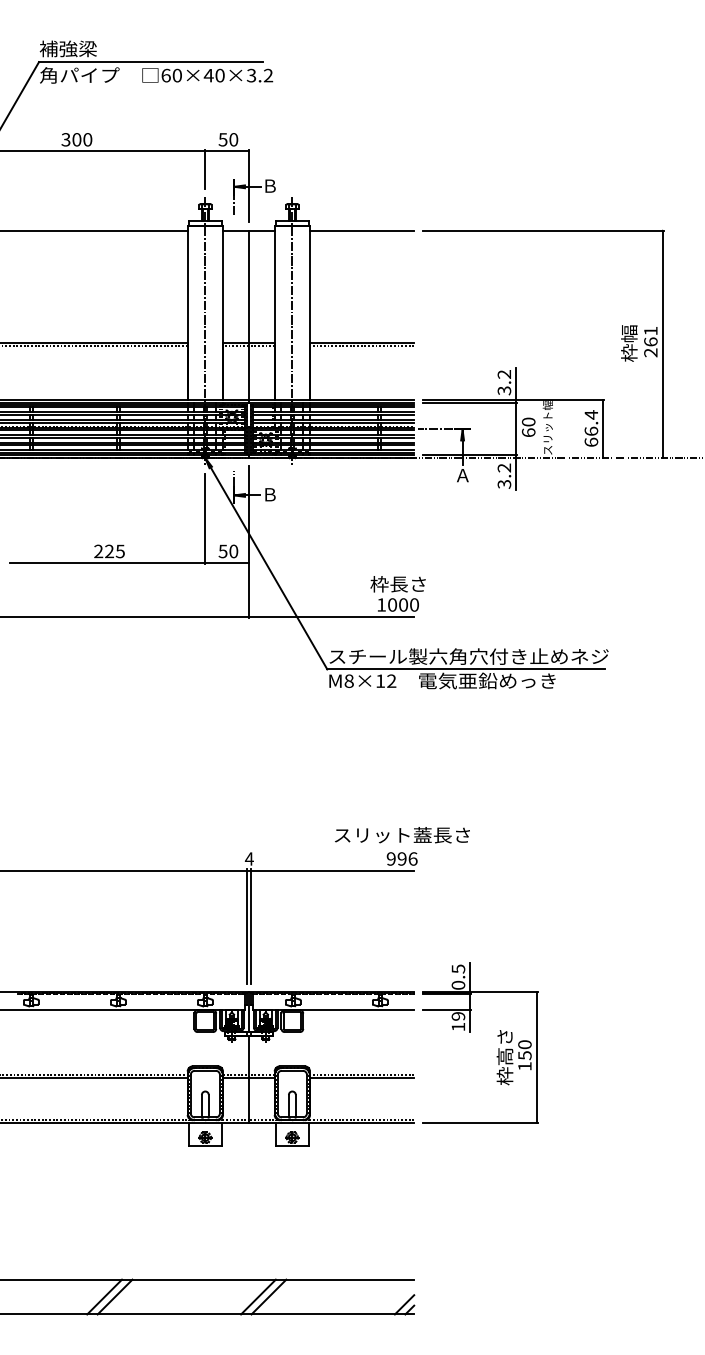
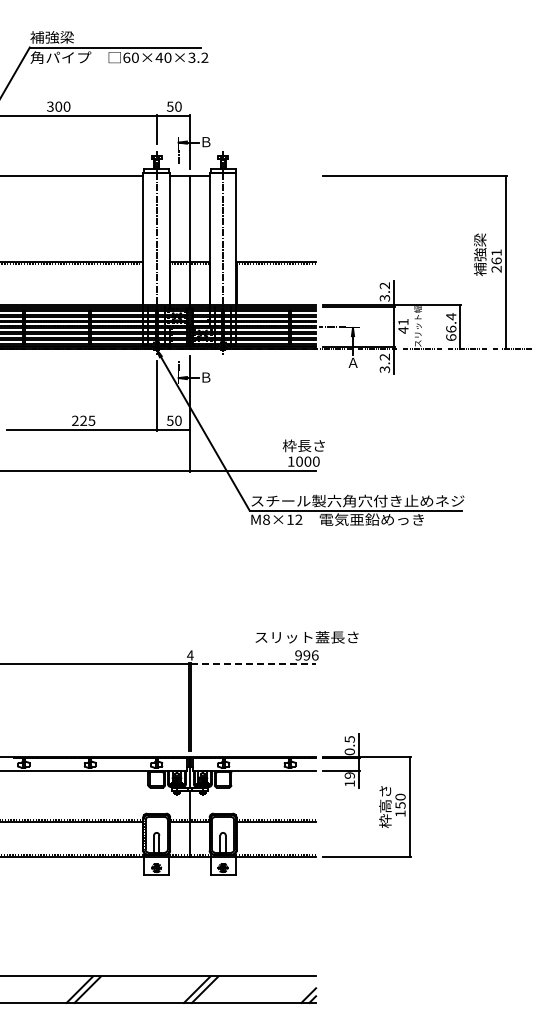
line: (362, 231) -> (276, 176), removed
text: (629, 333) -> (480, 254), 枠幅 -> 補強梁
text: (528, 426) -> (403, 325), 60 -> 41
line: (333, 870) -> (254, 664), solid -> dashed

